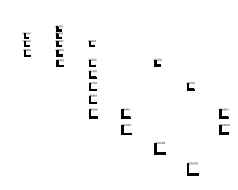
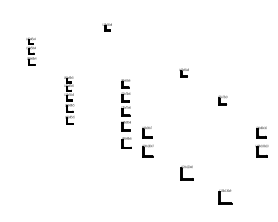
part: (91, 43) -> (106, 27), moved
part: (59, 45) -> (69, 99), moved
part: (92, 88) -> (125, 113), moved

